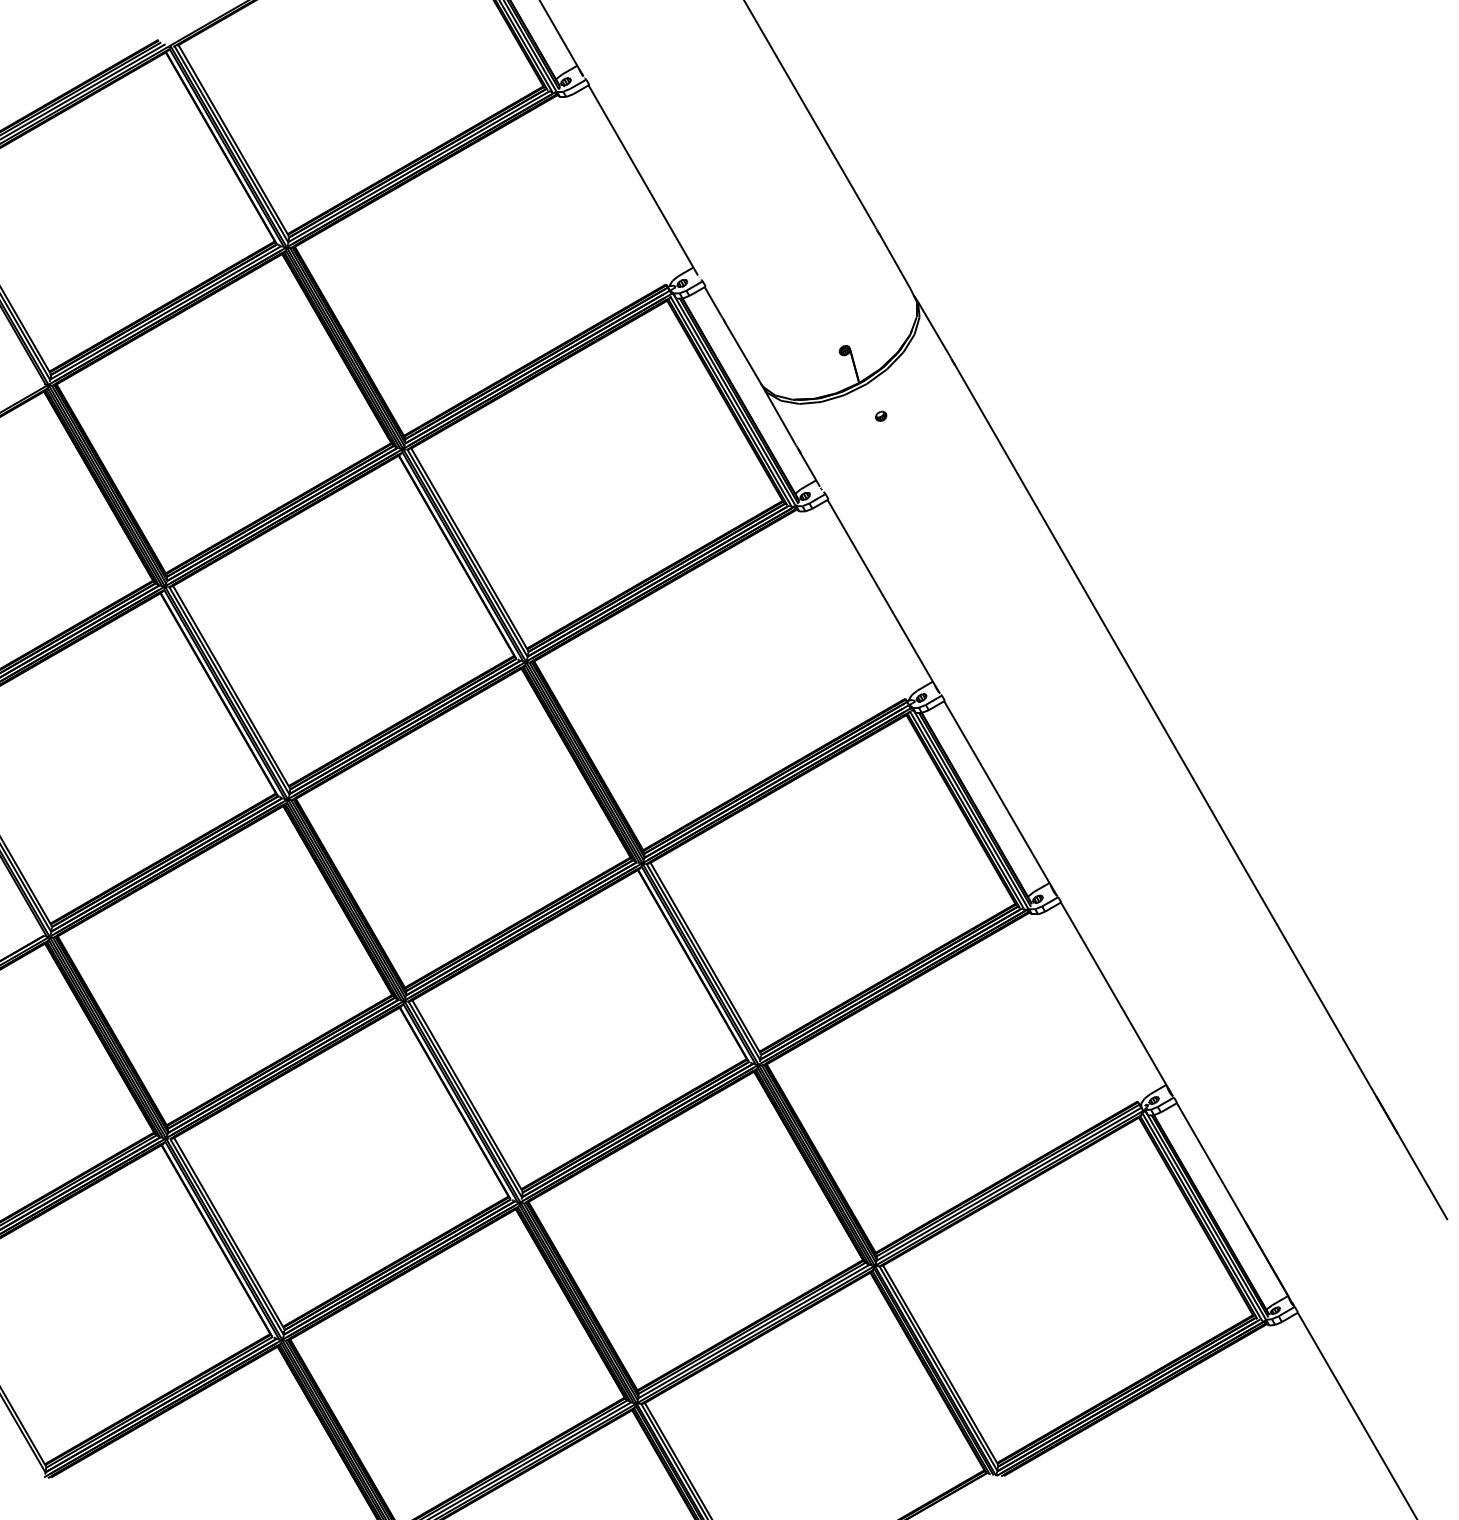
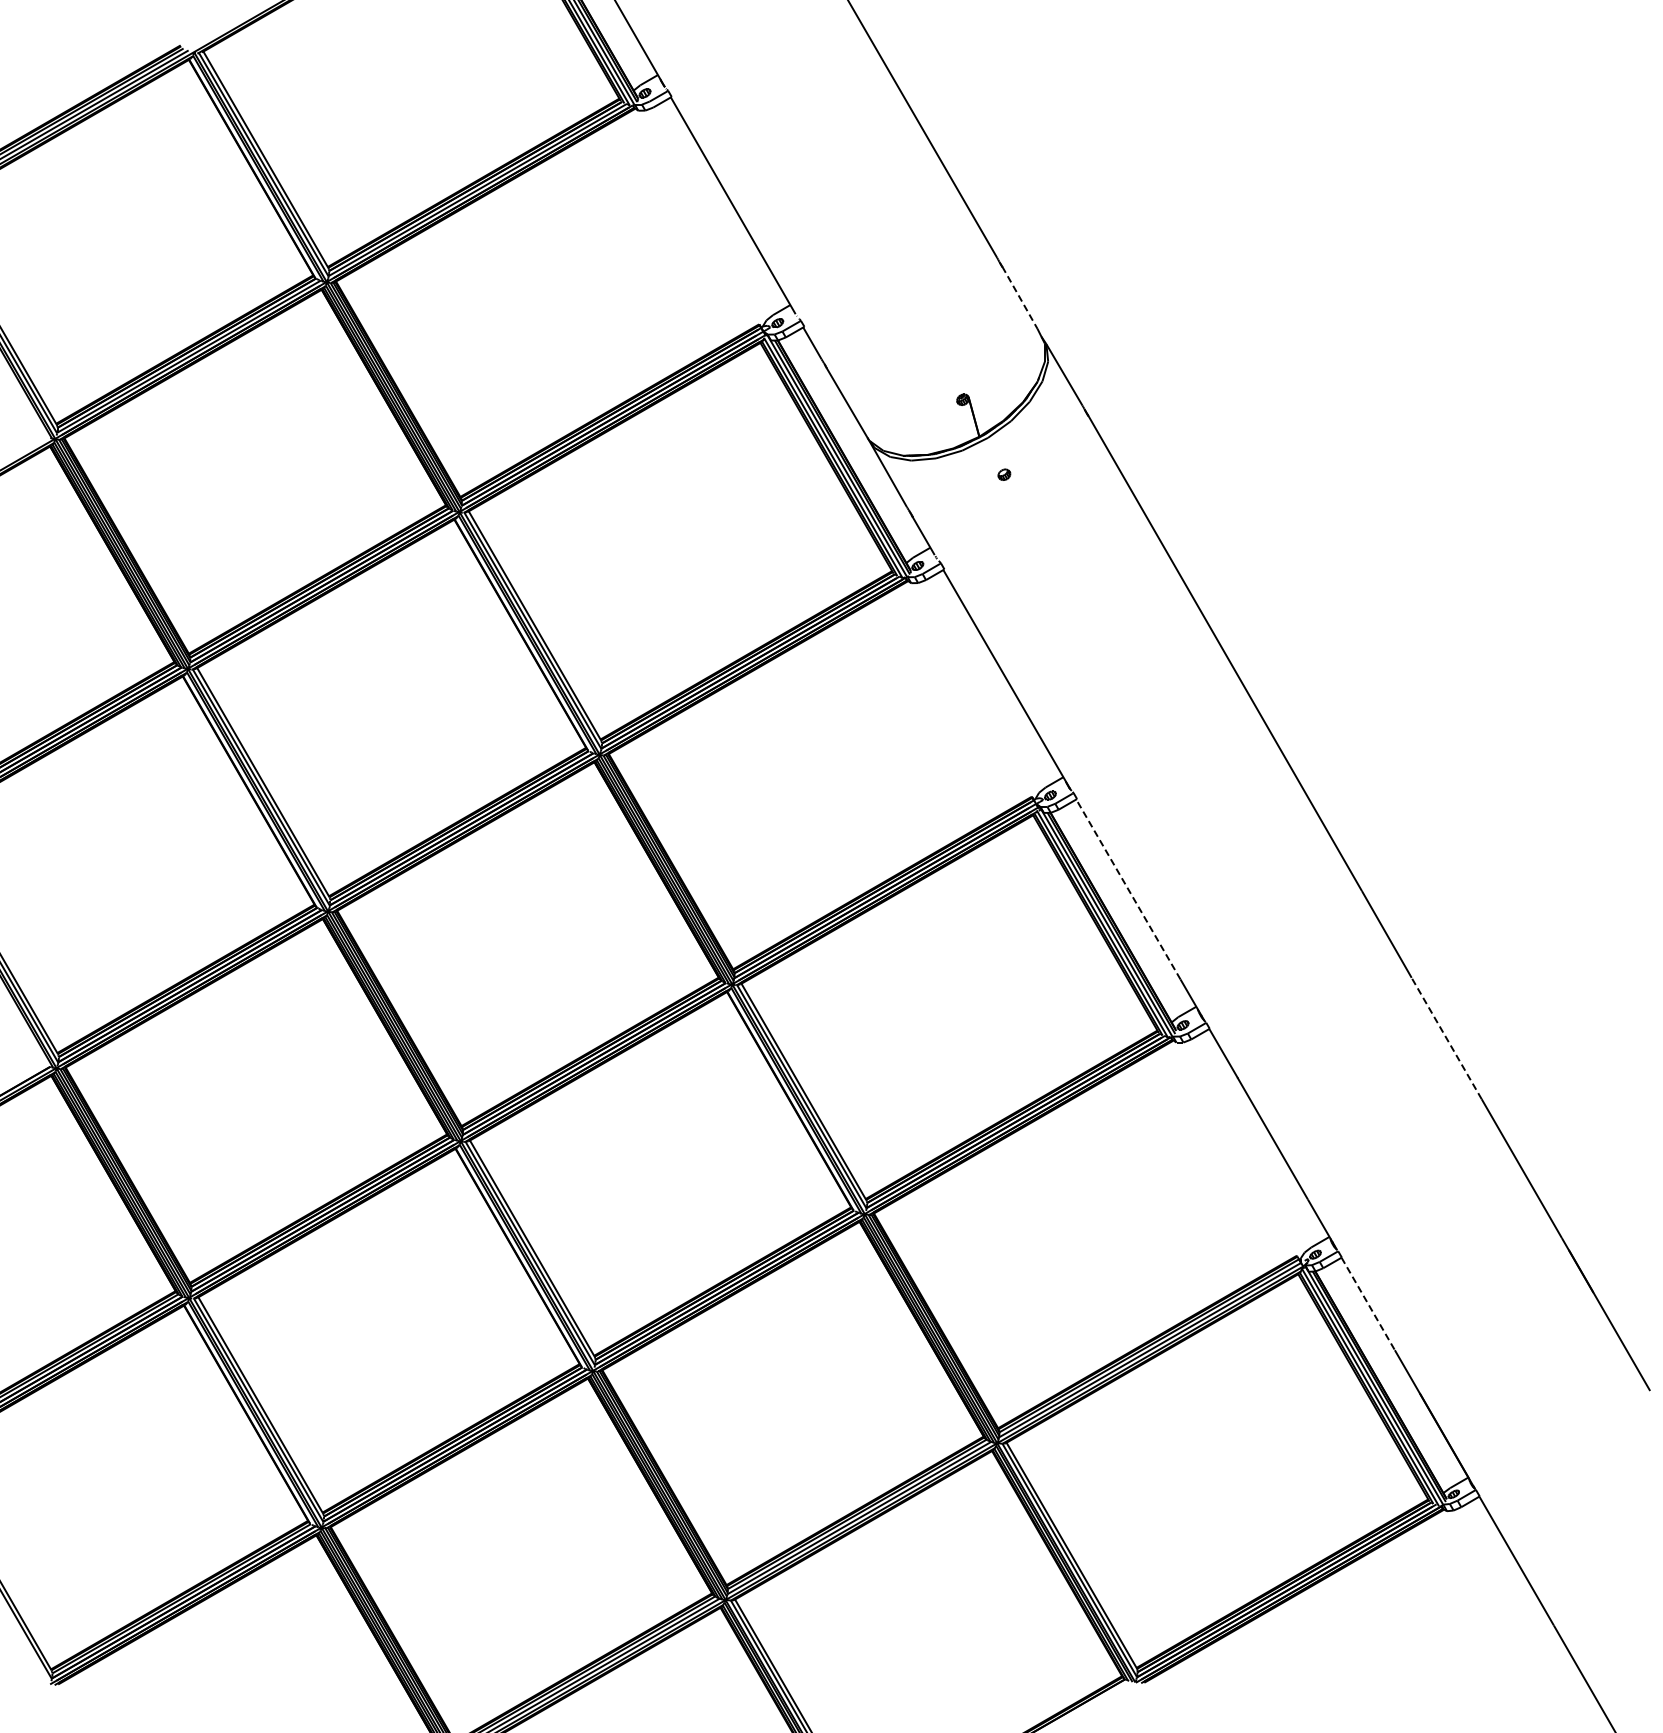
line: (894, 260) -> (1019, 297), solid -> dashed
line: (990, 780) -> (1128, 889), solid -> dashed
line: (1268, 910) -> (1446, 1038), solid -> dashed
line: (1200, 1144) -> (1368, 1304), solid -> dashed

